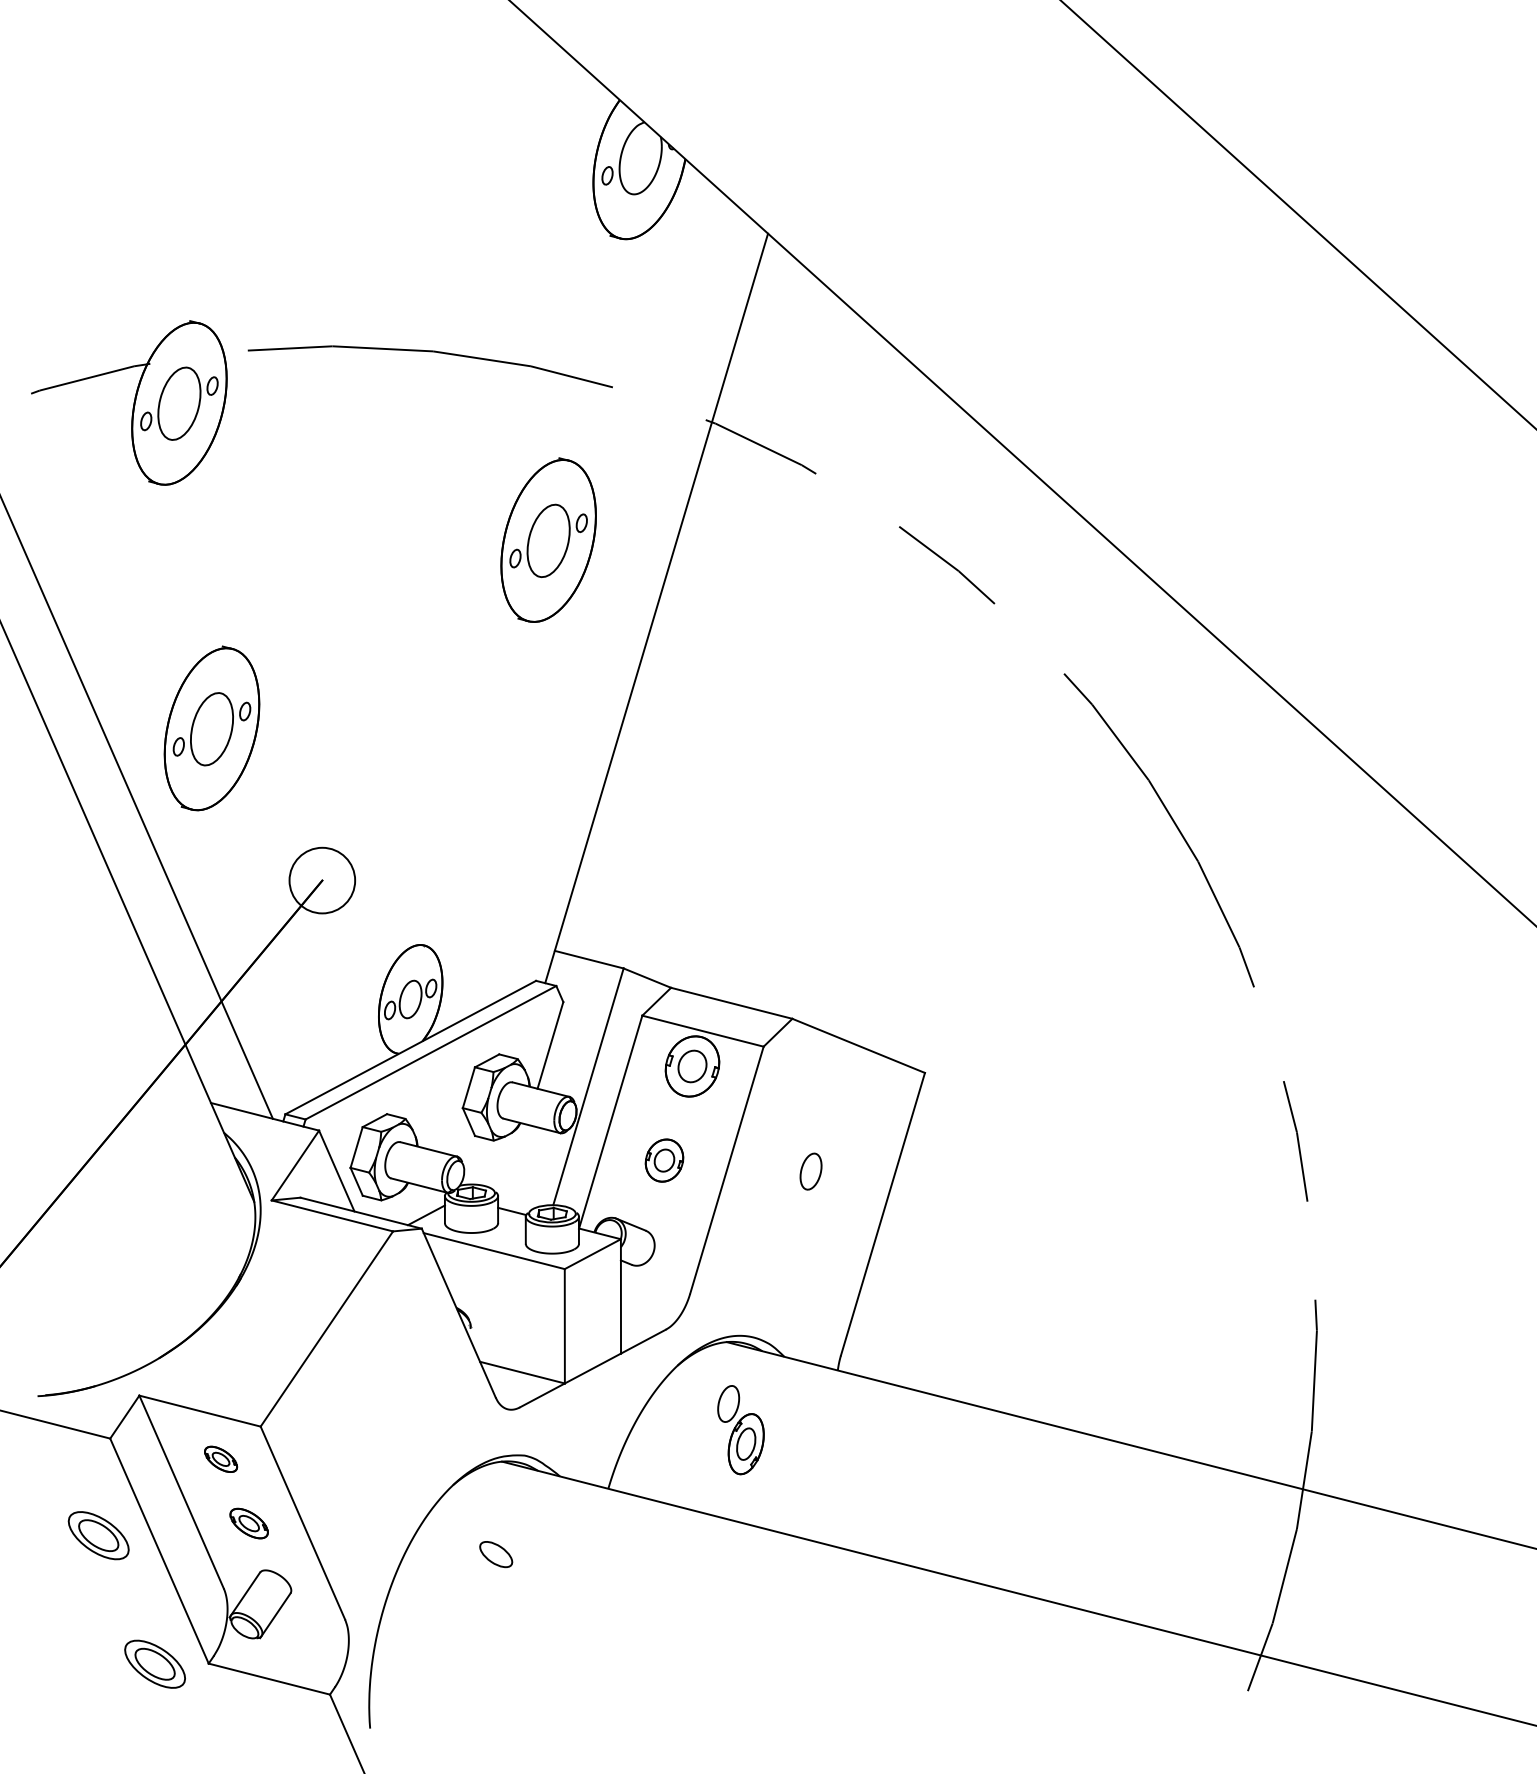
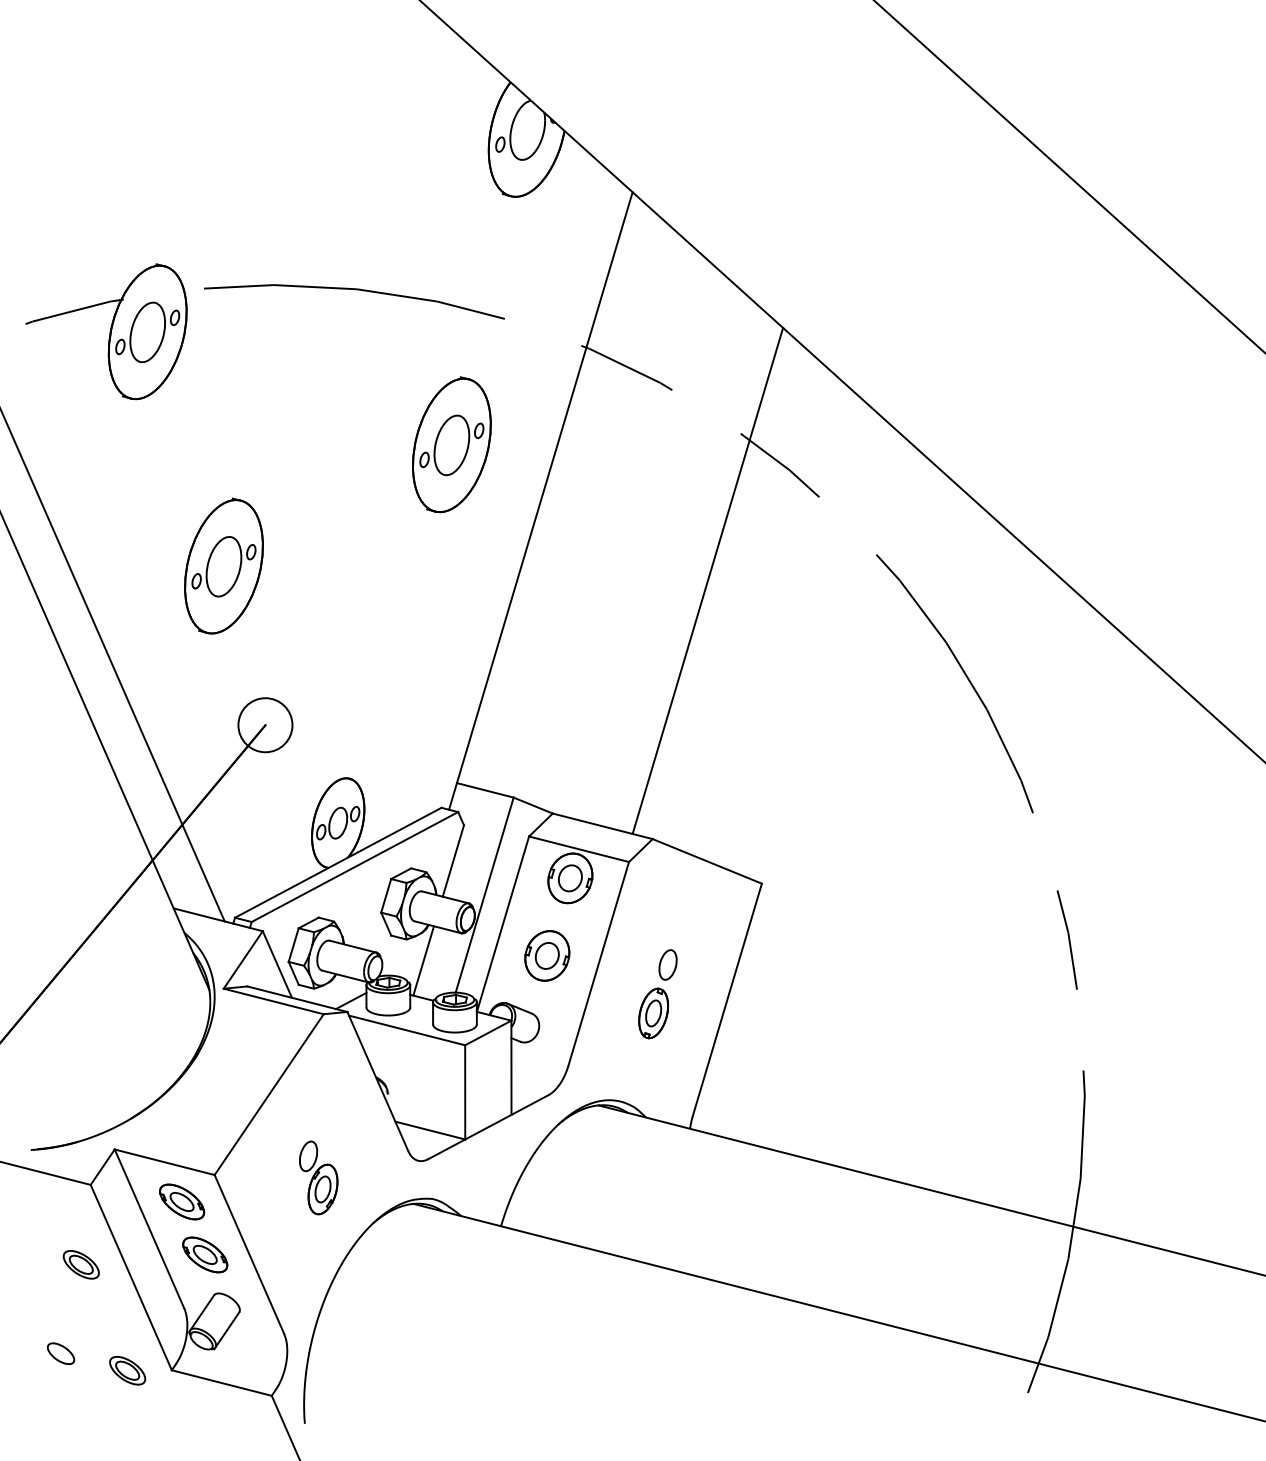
line: (859, 705) -> (707, 580), added
part: (211, 728) -> (223, 566), moved
part: (664, 1160) -> (547, 955), size x1.43
line: (513, 1166) -> (422, 960), added
part: (793, 1230) -> (653, 1013), added
part: (740, 1430) -> (318, 1178), moved
part: (220, 1459) -> (181, 1202), size x1.67
part: (248, 1523) -> (204, 1254), size x1.43
part: (98, 1535) -> (81, 1264), size x0.71
part: (496, 1554) -> (61, 1353), moved
part: (154, 1663) -> (127, 1370), size x0.71

